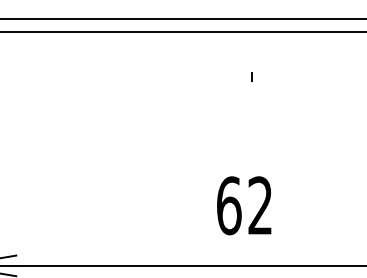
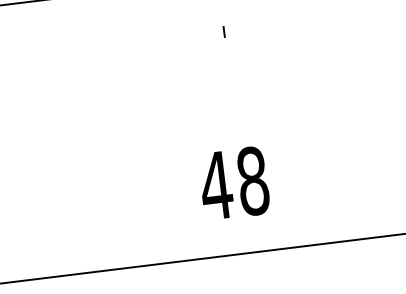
text: (244, 205) -> (234, 183), 62 -> 48

